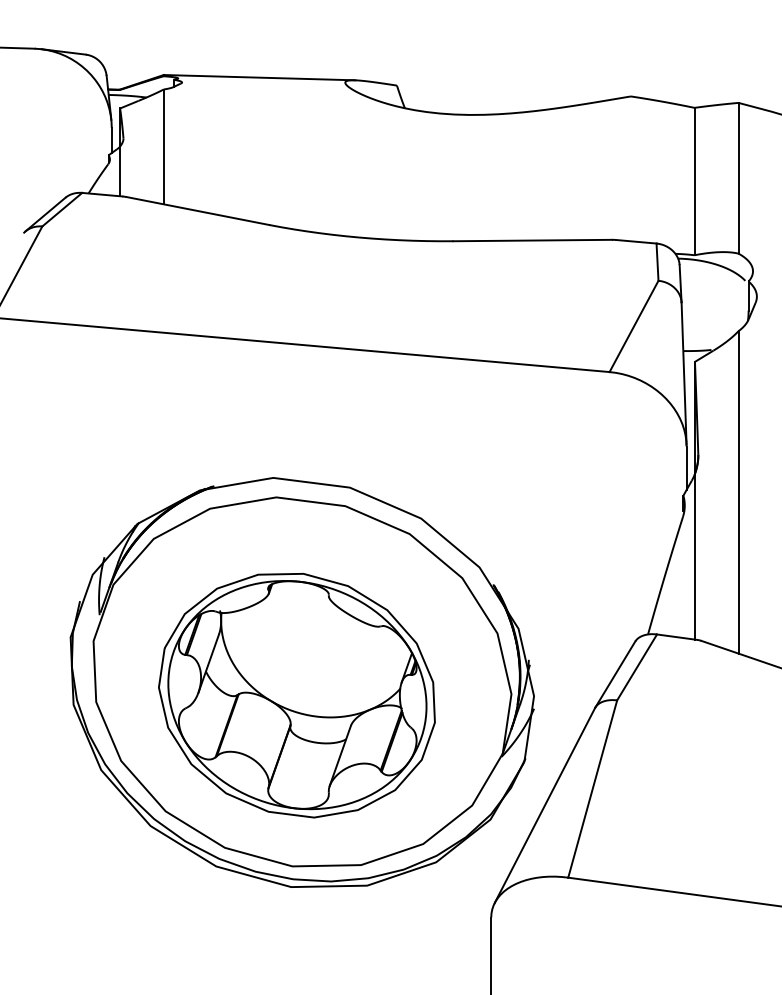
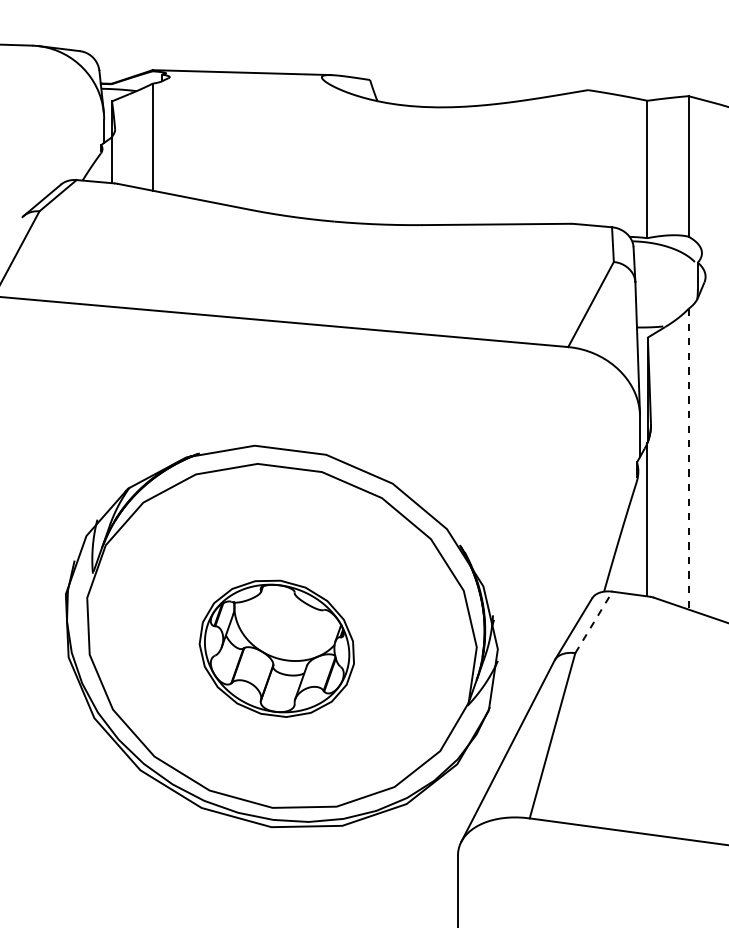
line: (738, 492) -> (688, 459), solid -> dashed
line: (637, 667) -> (594, 622), solid -> dashed
part: (296, 695) -> (276, 648), size x0.6

